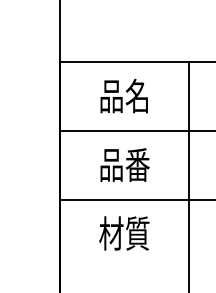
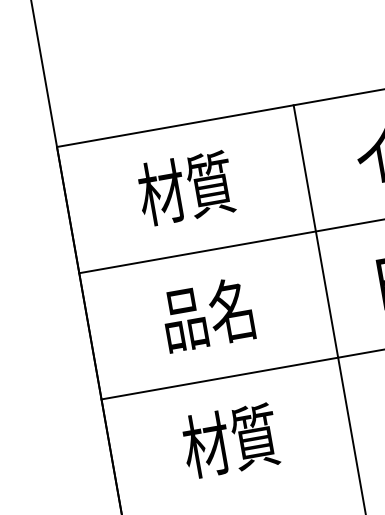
text: (124, 95) -> (185, 187), 品名 -> 材質
text: (137, 164) -> (232, 309), 品番 -> 品名

